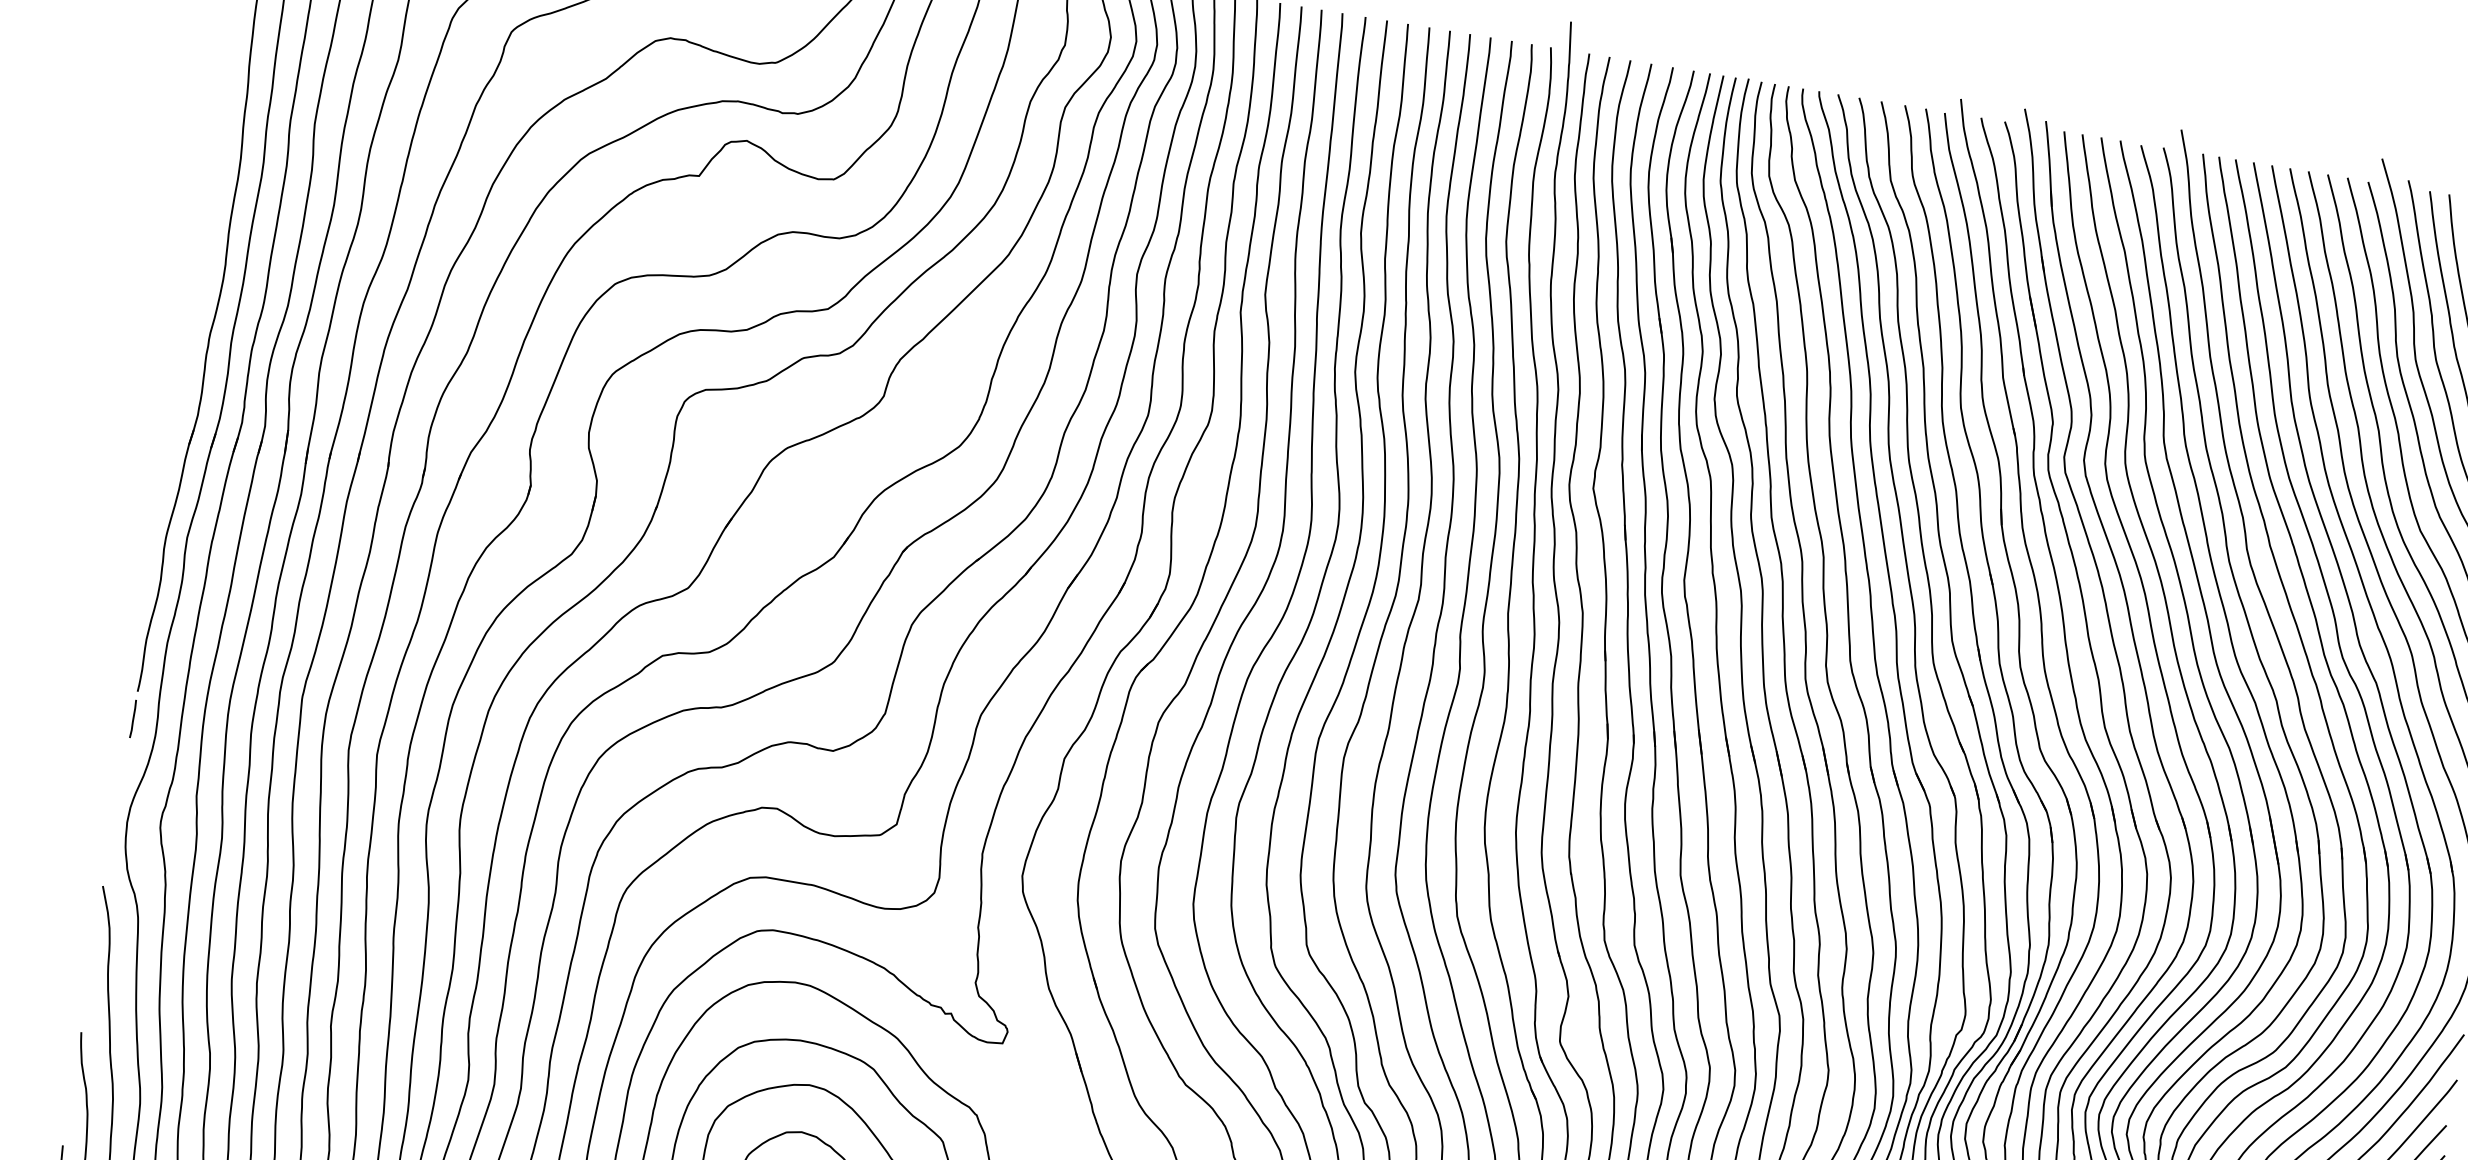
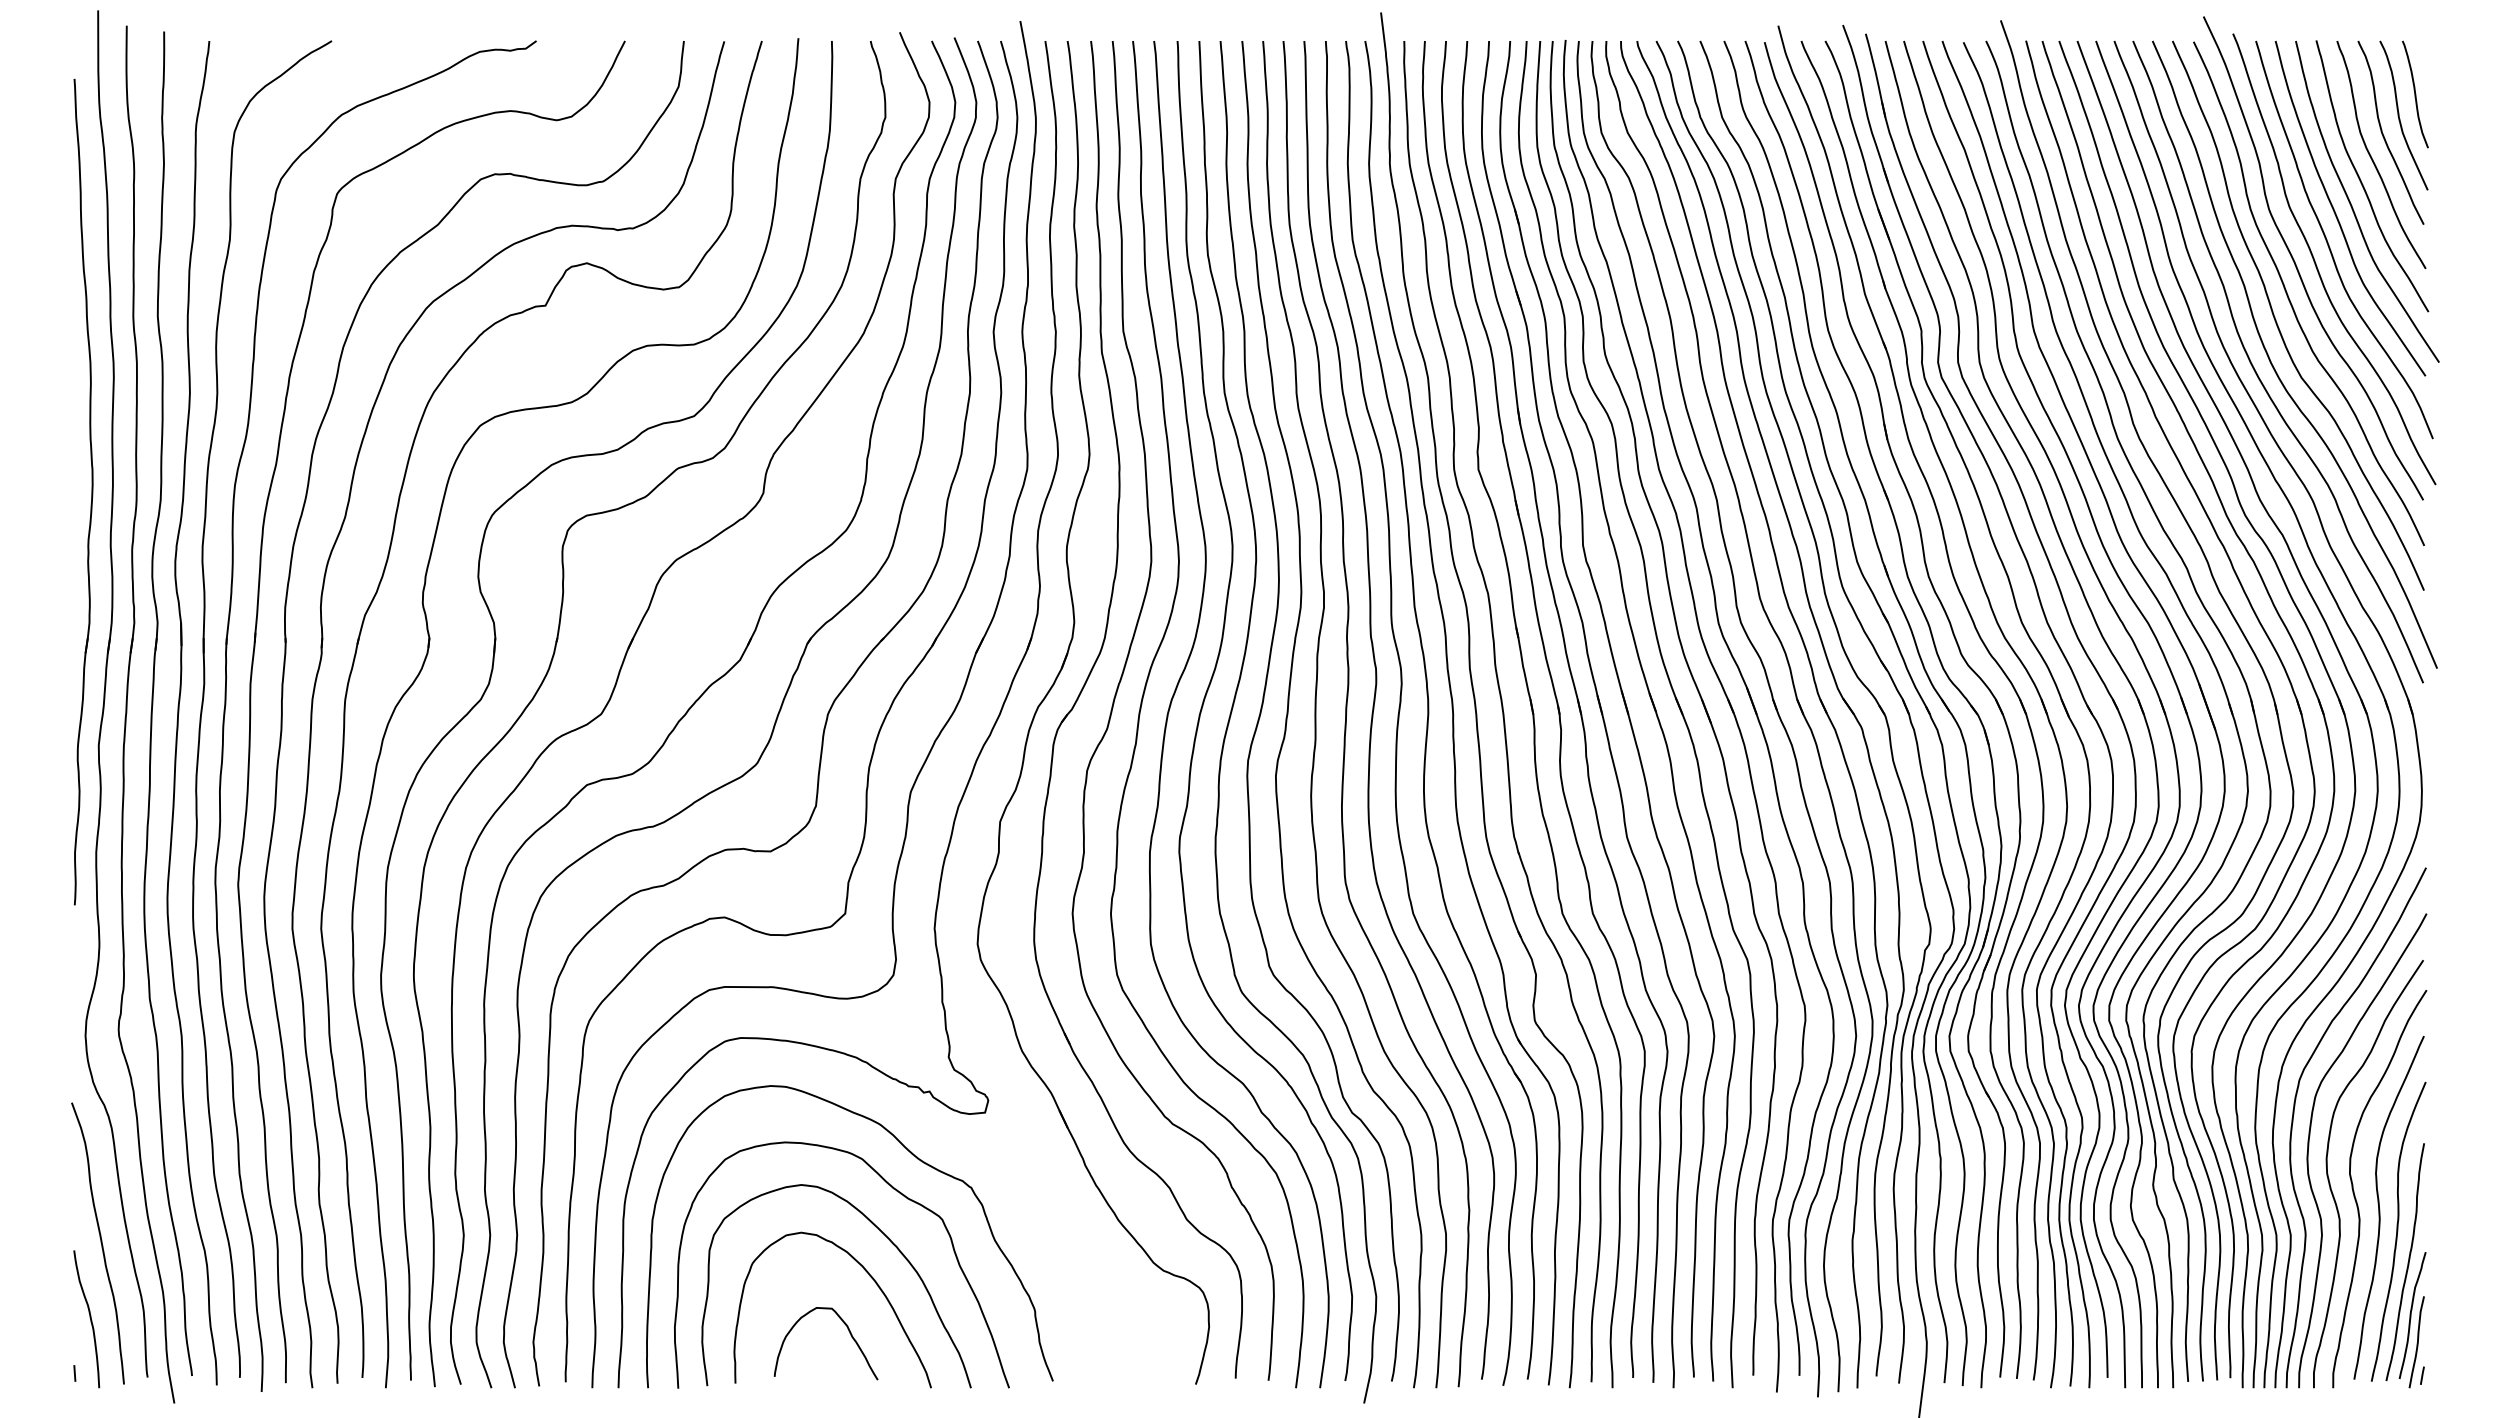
line: (133, 718) -> (74, 932), removed

